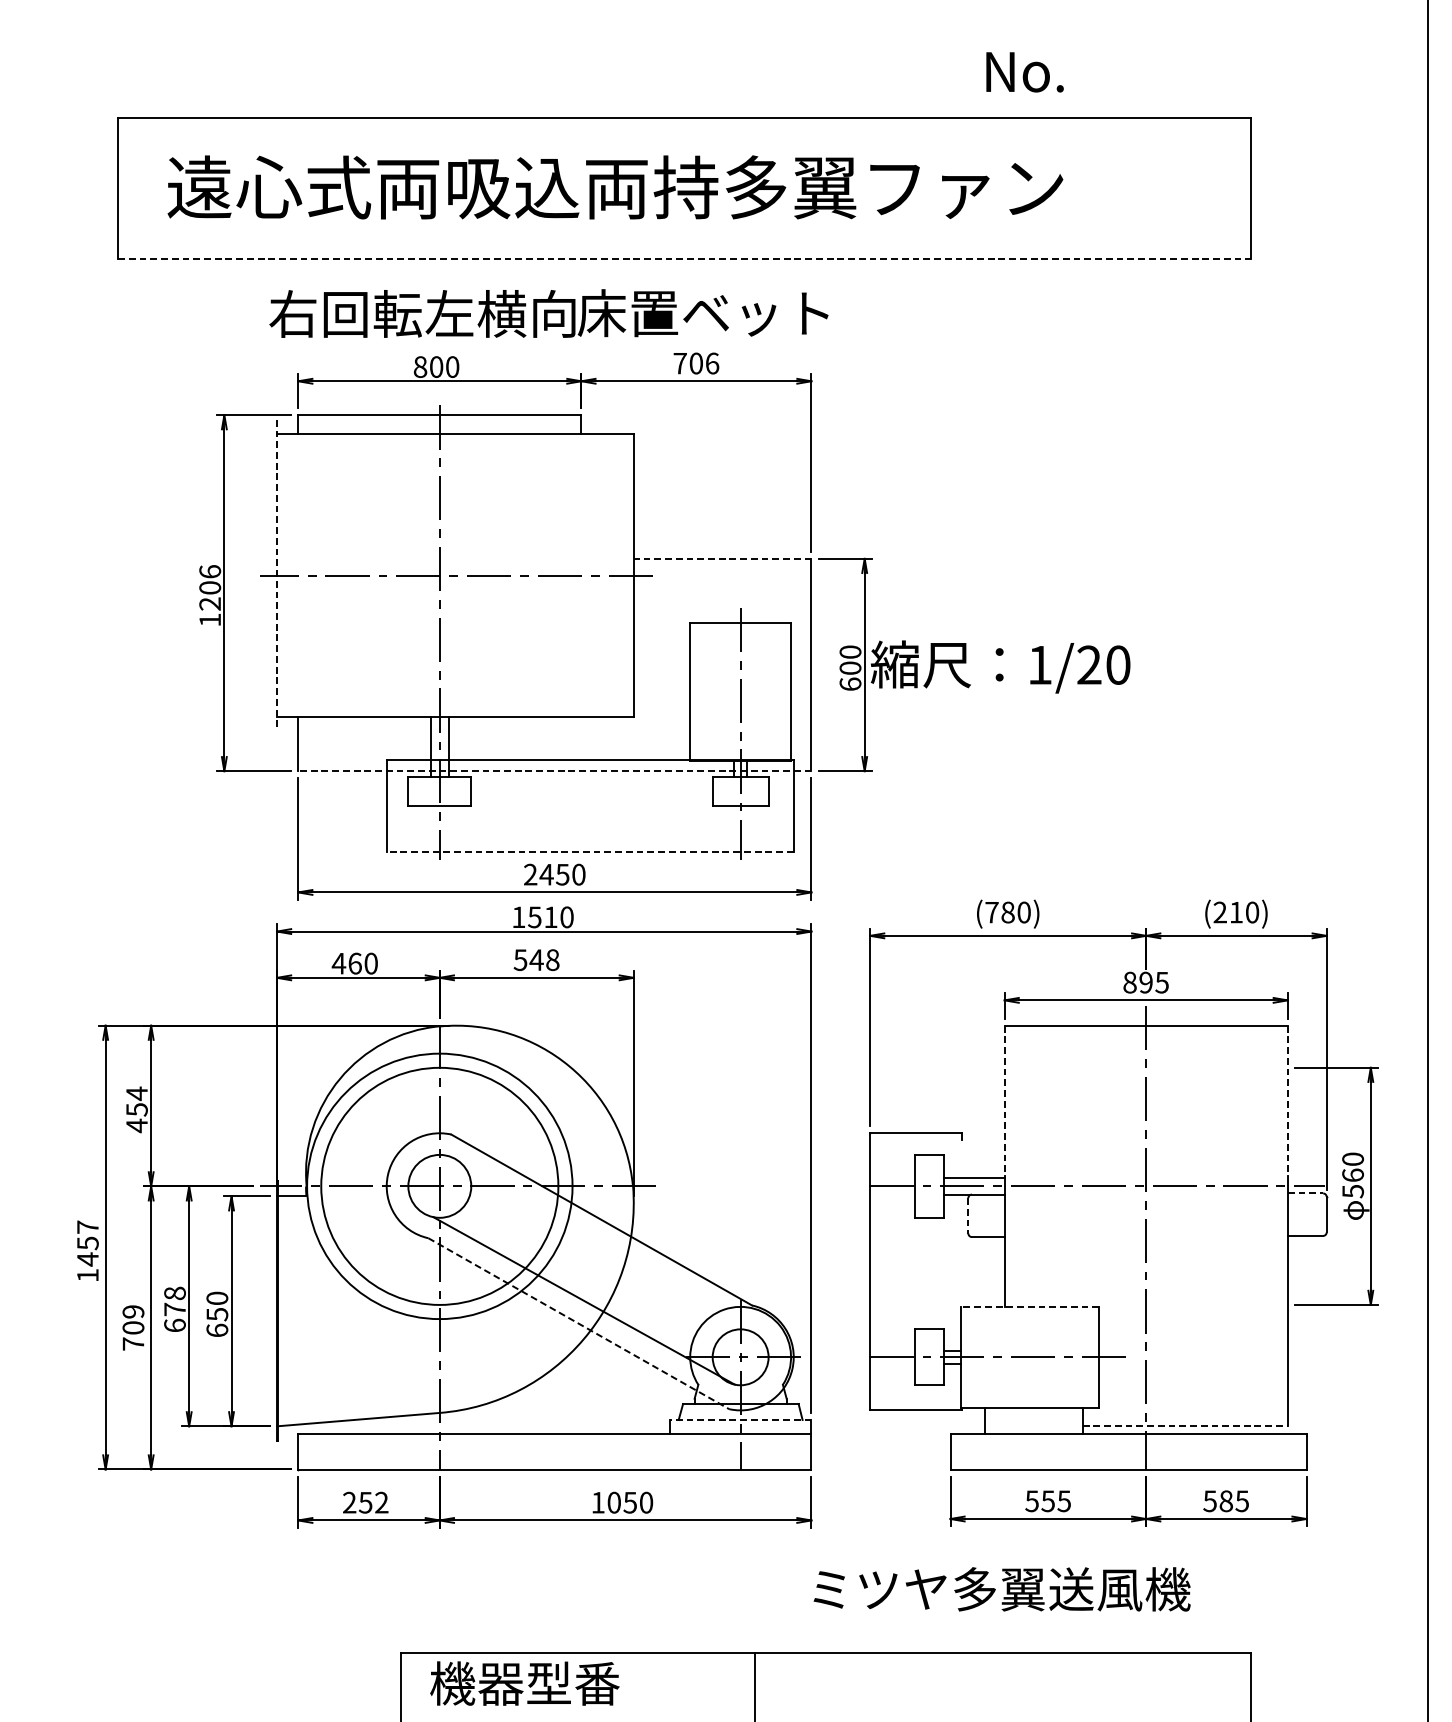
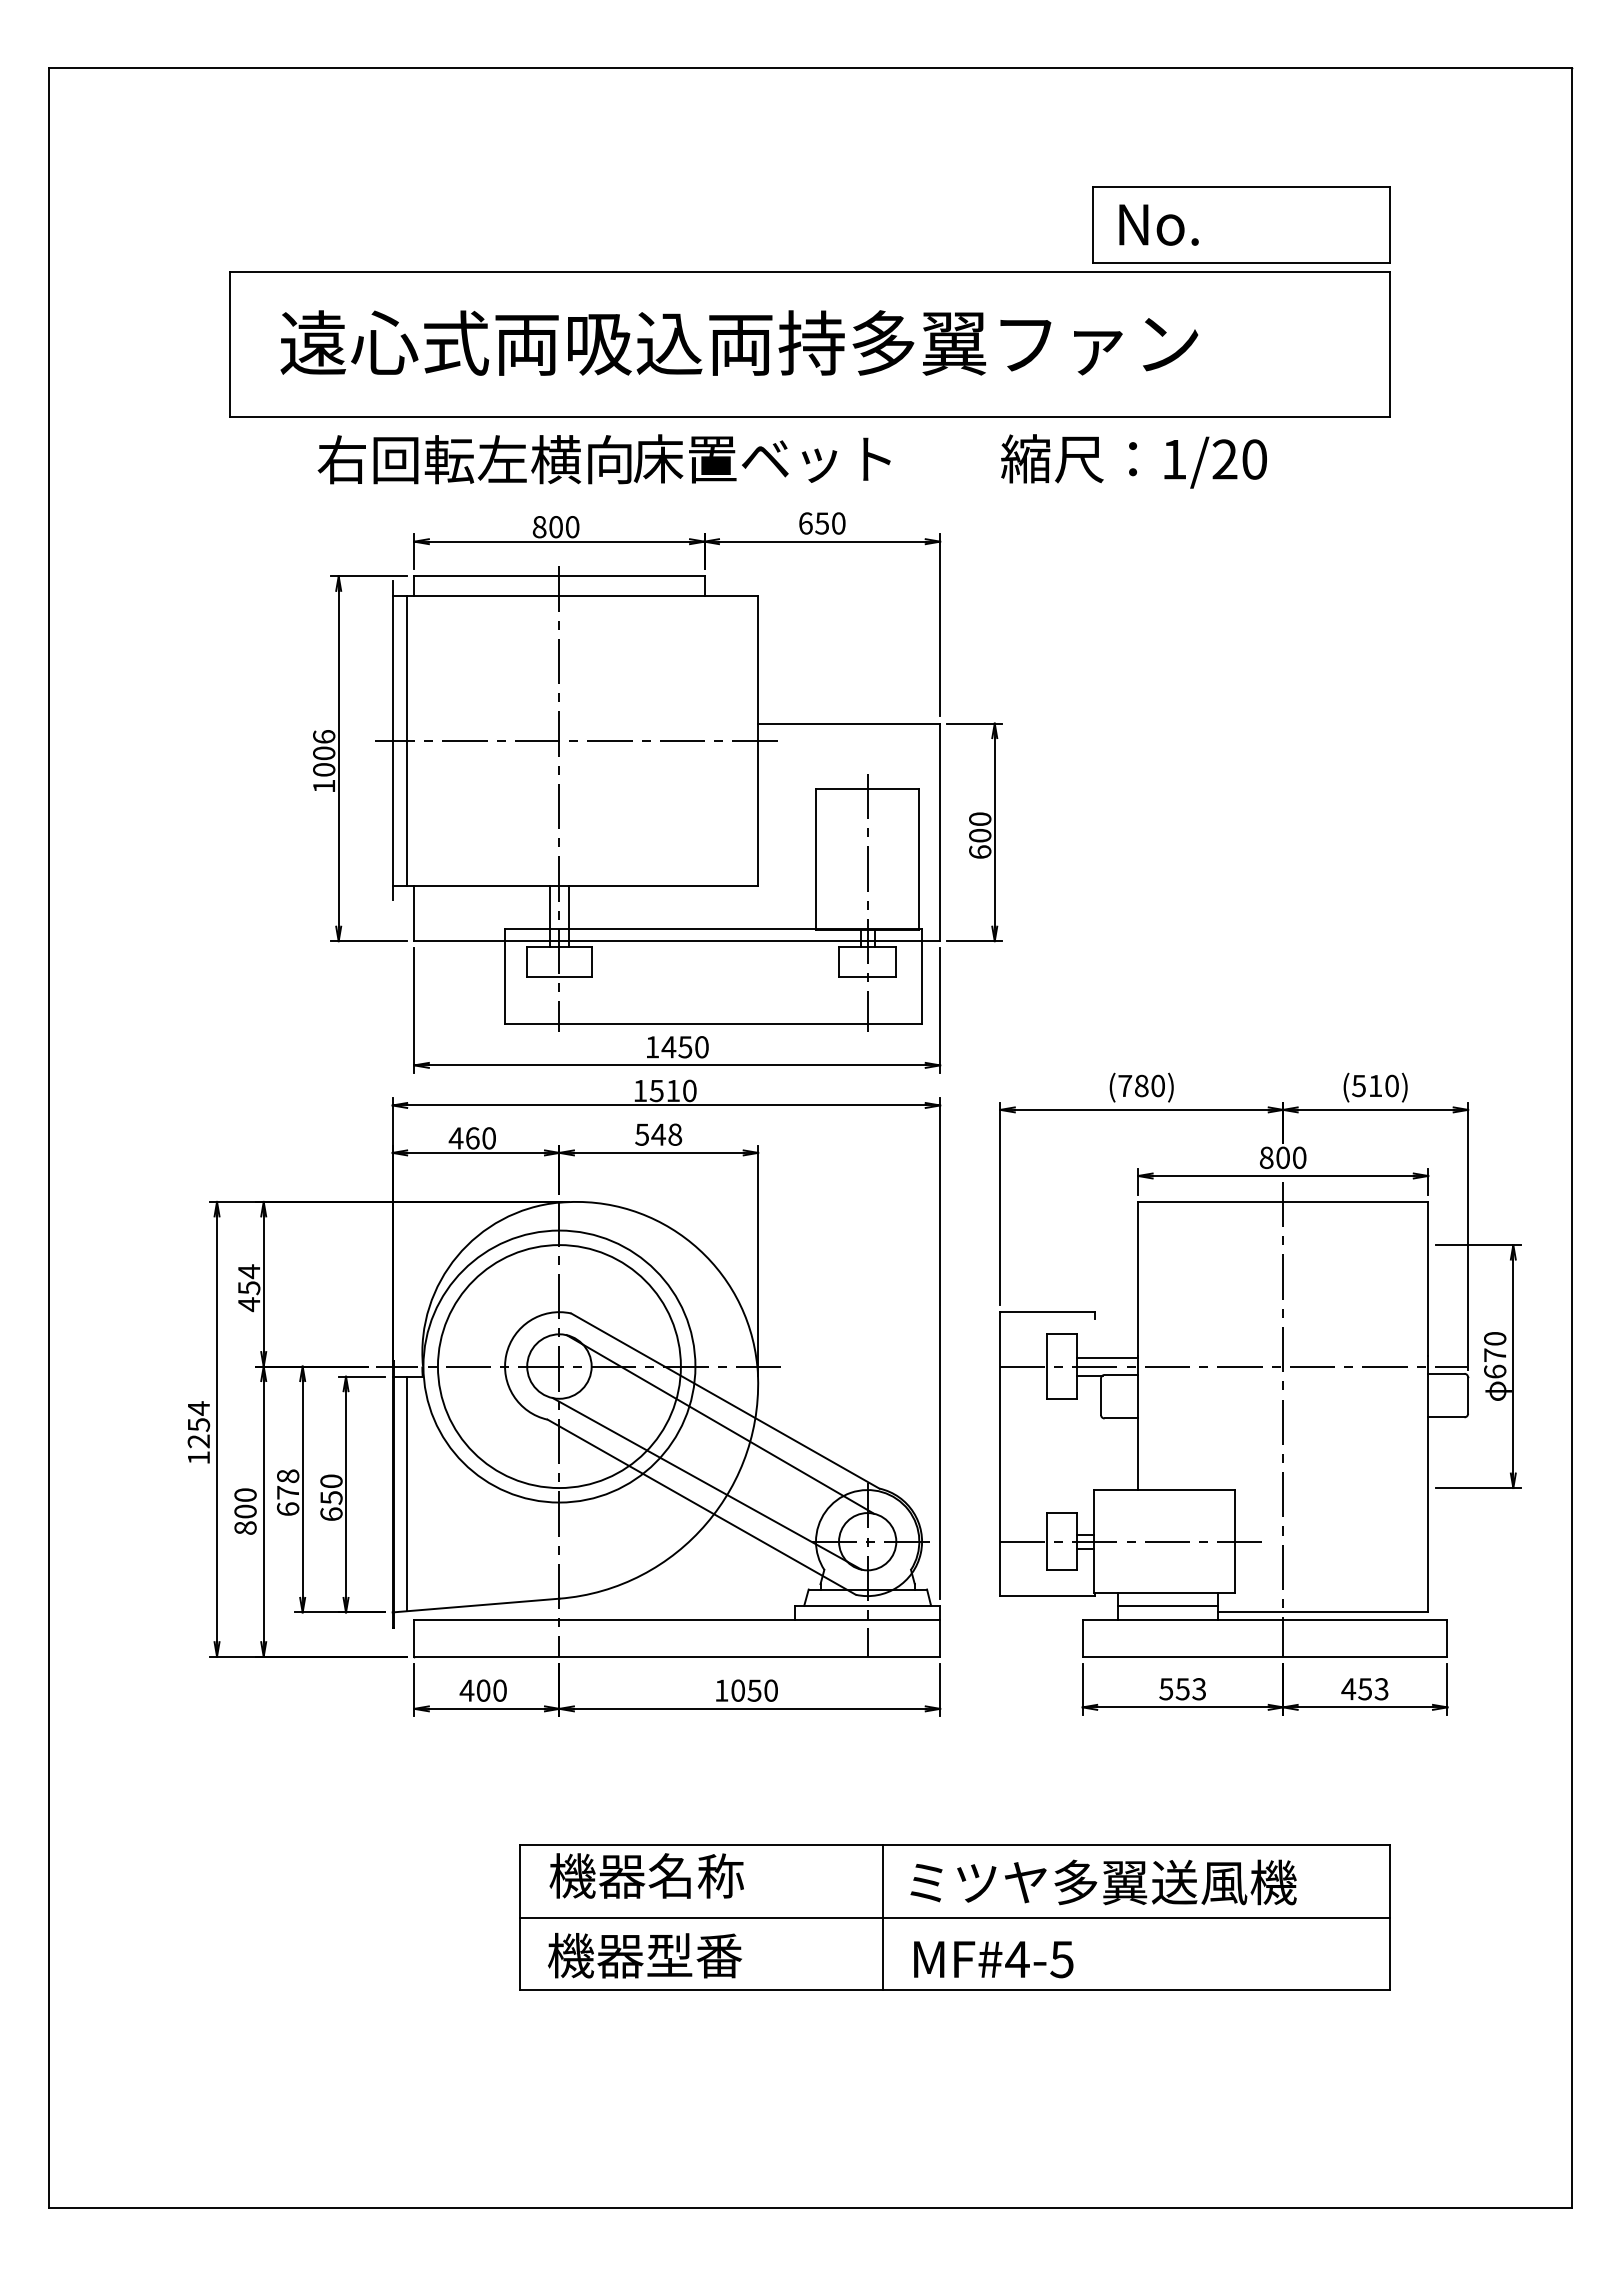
part: (1105, 71) -> (1241, 224), added
line: (684, 259) -> (810, 416), dashed -> solid
text: (548, 313) -> (603, 459), moved
text: (696, 363) -> (822, 523), 706 -> 650
line: (721, 558) -> (848, 723), dashed -> solid
line: (276, 575) -> (392, 740), dashed -> solid
line: (291, 575) -> (407, 740), added
text: (210, 603) -> (324, 769), 1206 -> 1006
text: (1000, 667) -> (1133, 461), moved
line: (555, 771) -> (677, 941), dashed -> solid
line: (590, 851) -> (713, 1023), dashed -> solid
text: (530, 874) -> (652, 1047), 2450 -> 1450
text: (1219, 912) -> (1358, 1085), (210) -> (510)
text: (1154, 982) -> (1291, 1157), 895 -> 800
line: (1004, 1101) -> (1138, 1279), dashed -> solid
line: (1288, 1101) -> (1428, 1279), dashed -> solid
text: (1353, 1183) -> (1495, 1363), 560 -> 670
line: (1305, 1193) -> (1446, 1373), dashed -> solid
line: (967, 1216) -> (1100, 1397), dashed -> solid
text: (87, 1242) -> (198, 1424), 1457 -> 1254
line: (597, 1242) -> (720, 1424), added
line: (1030, 1307) -> (1164, 1490), dashed -> solid
line: (291, 1310) -> (407, 1493), added
line: (579, 1323) -> (702, 1507), dashed -> solid
text: (133, 1327) -> (245, 1511), 709 -> 800
line: (740, 1419) -> (867, 1605), dashed -> solid
line: (1033, 1419) -> (1167, 1605), added
line: (1185, 1426) -> (1323, 1612), dashed -> solid
text: (1064, 1500) -> (1199, 1688), 555 -> 553
text: (1225, 1501) -> (1364, 1689), 585 -> 453
text: (364, 1502) -> (482, 1690), 252 -> 400
text: (1002, 1589) -> (1103, 1882), moved
text: (572, 1683) -> (695, 1875), 機器型番 -> 機器名称

